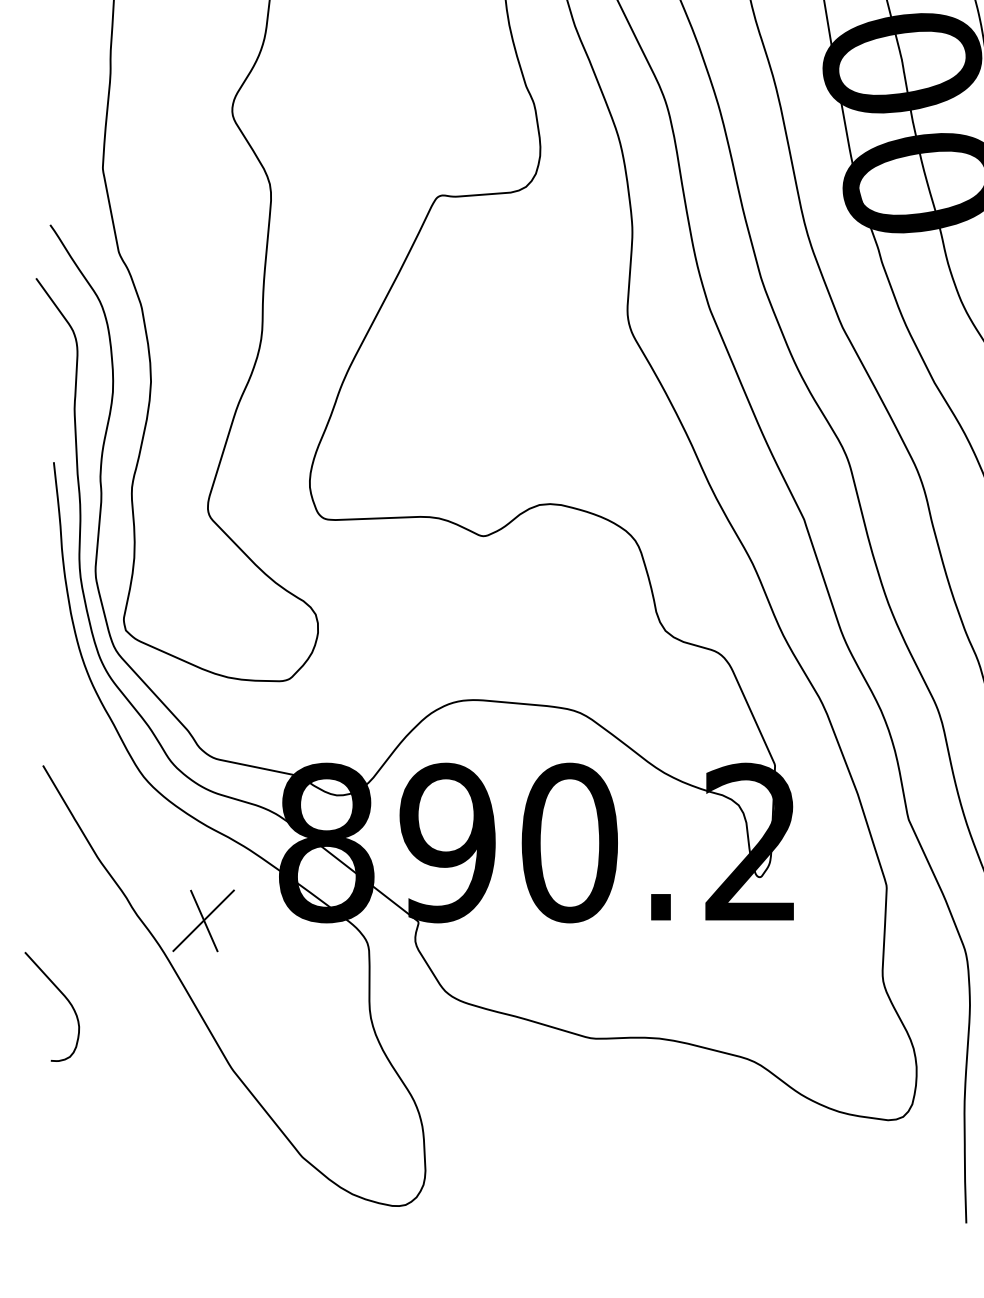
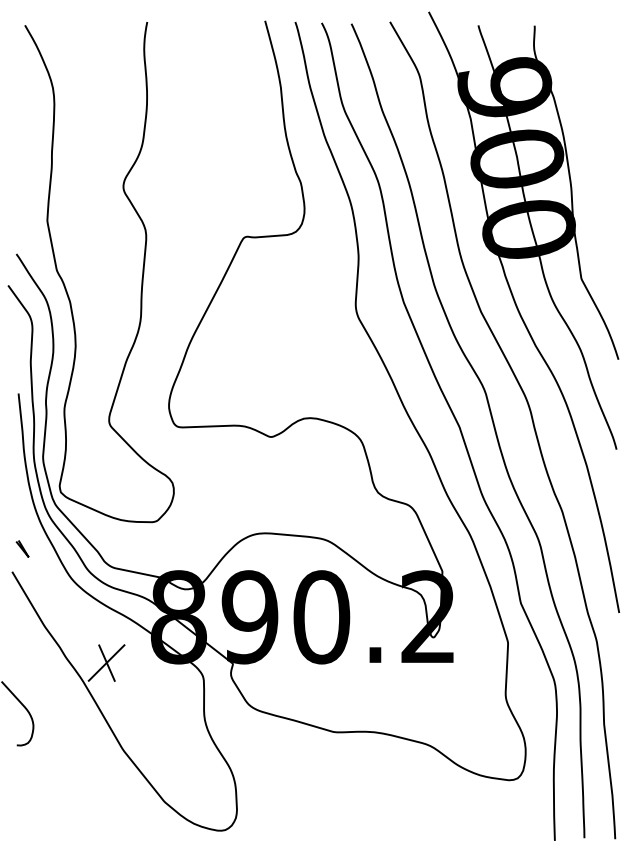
curve: (60, 725) -> (22, 548), added

